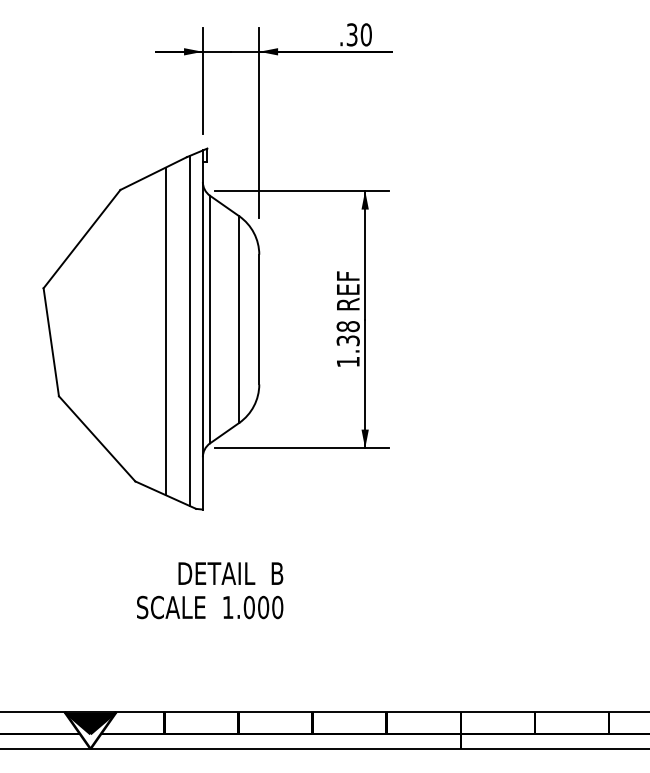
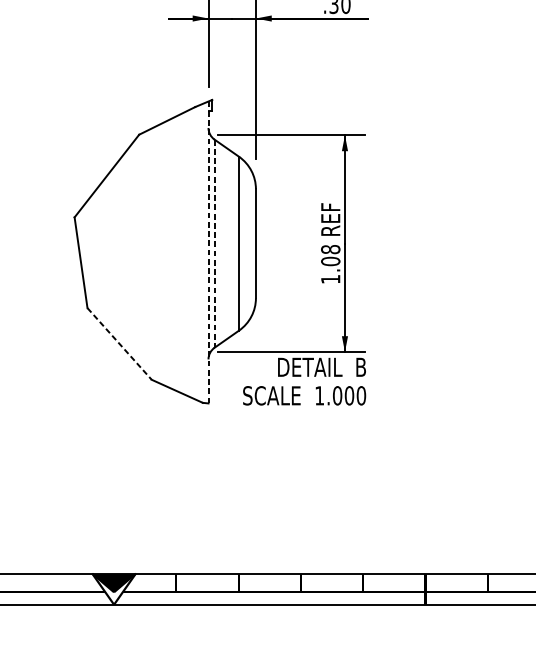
line: (210, 319) -> (214, 243), solid -> dashed
line: (190, 330) -> (198, 252), removed
line: (202, 330) -> (208, 252), solid -> dashed
line: (165, 331) -> (177, 253), removed
text: (347, 340) -> (330, 261), 1.38 -> 1.08
line: (97, 439) -> (119, 344), solid -> dashed
text: (210, 590) -> (304, 381), moved

